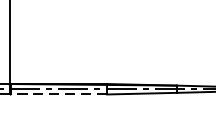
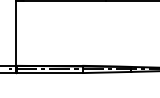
line: (58, 95) -> (49, 73), dashed -> solid

